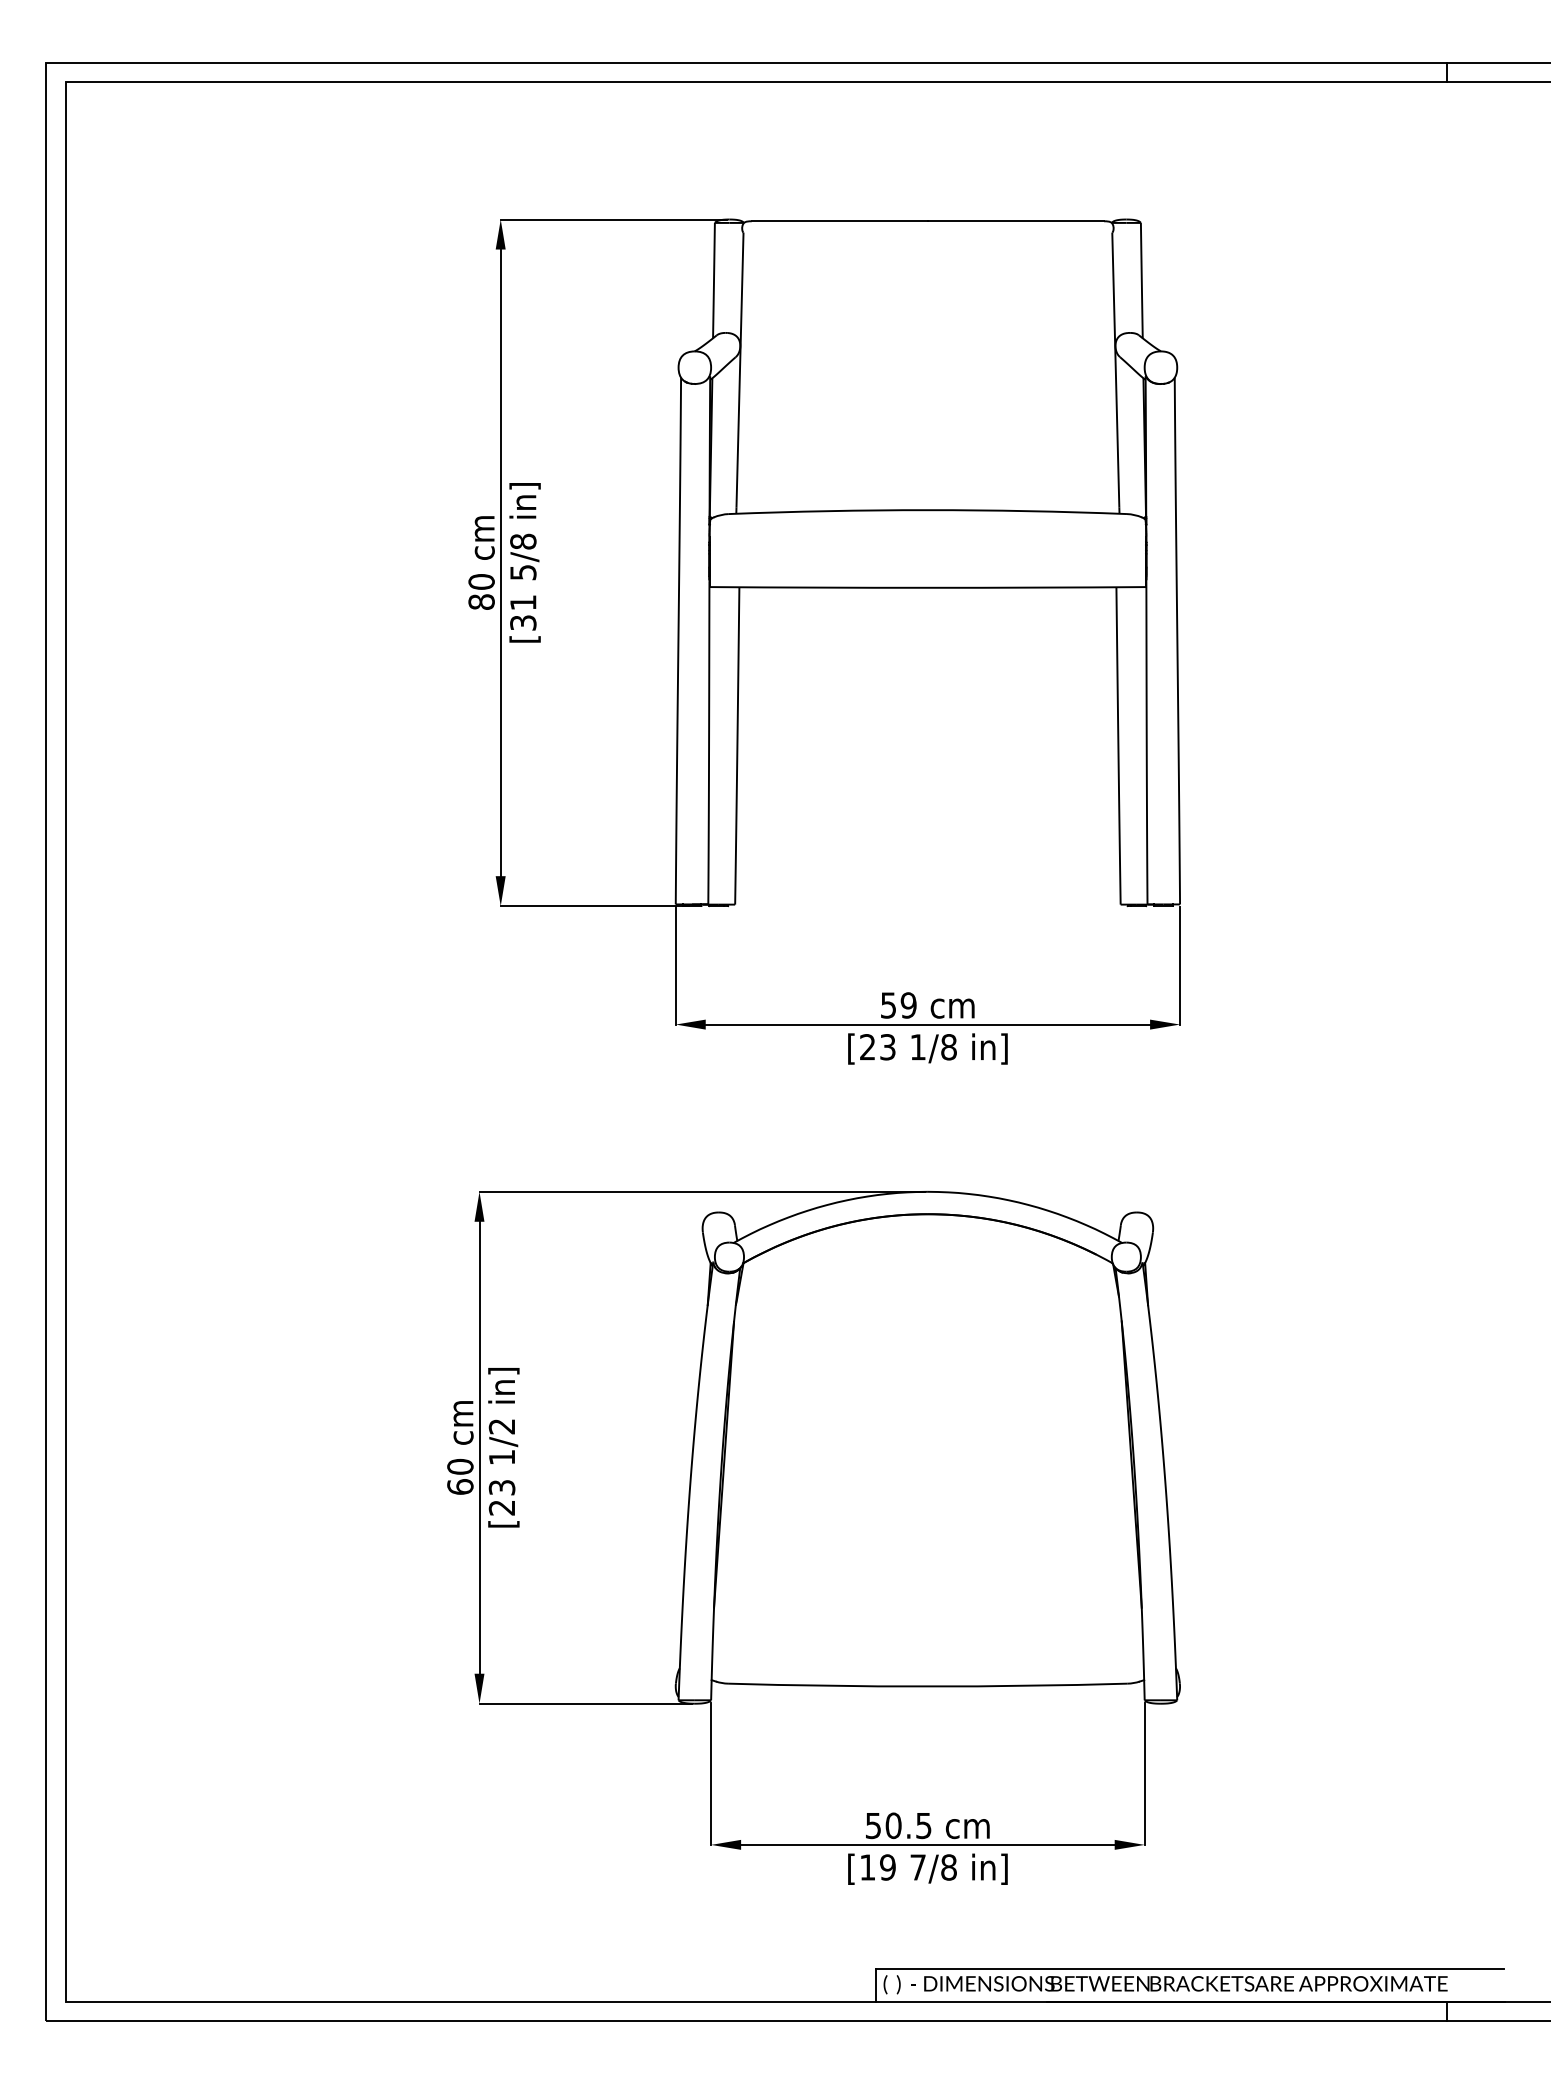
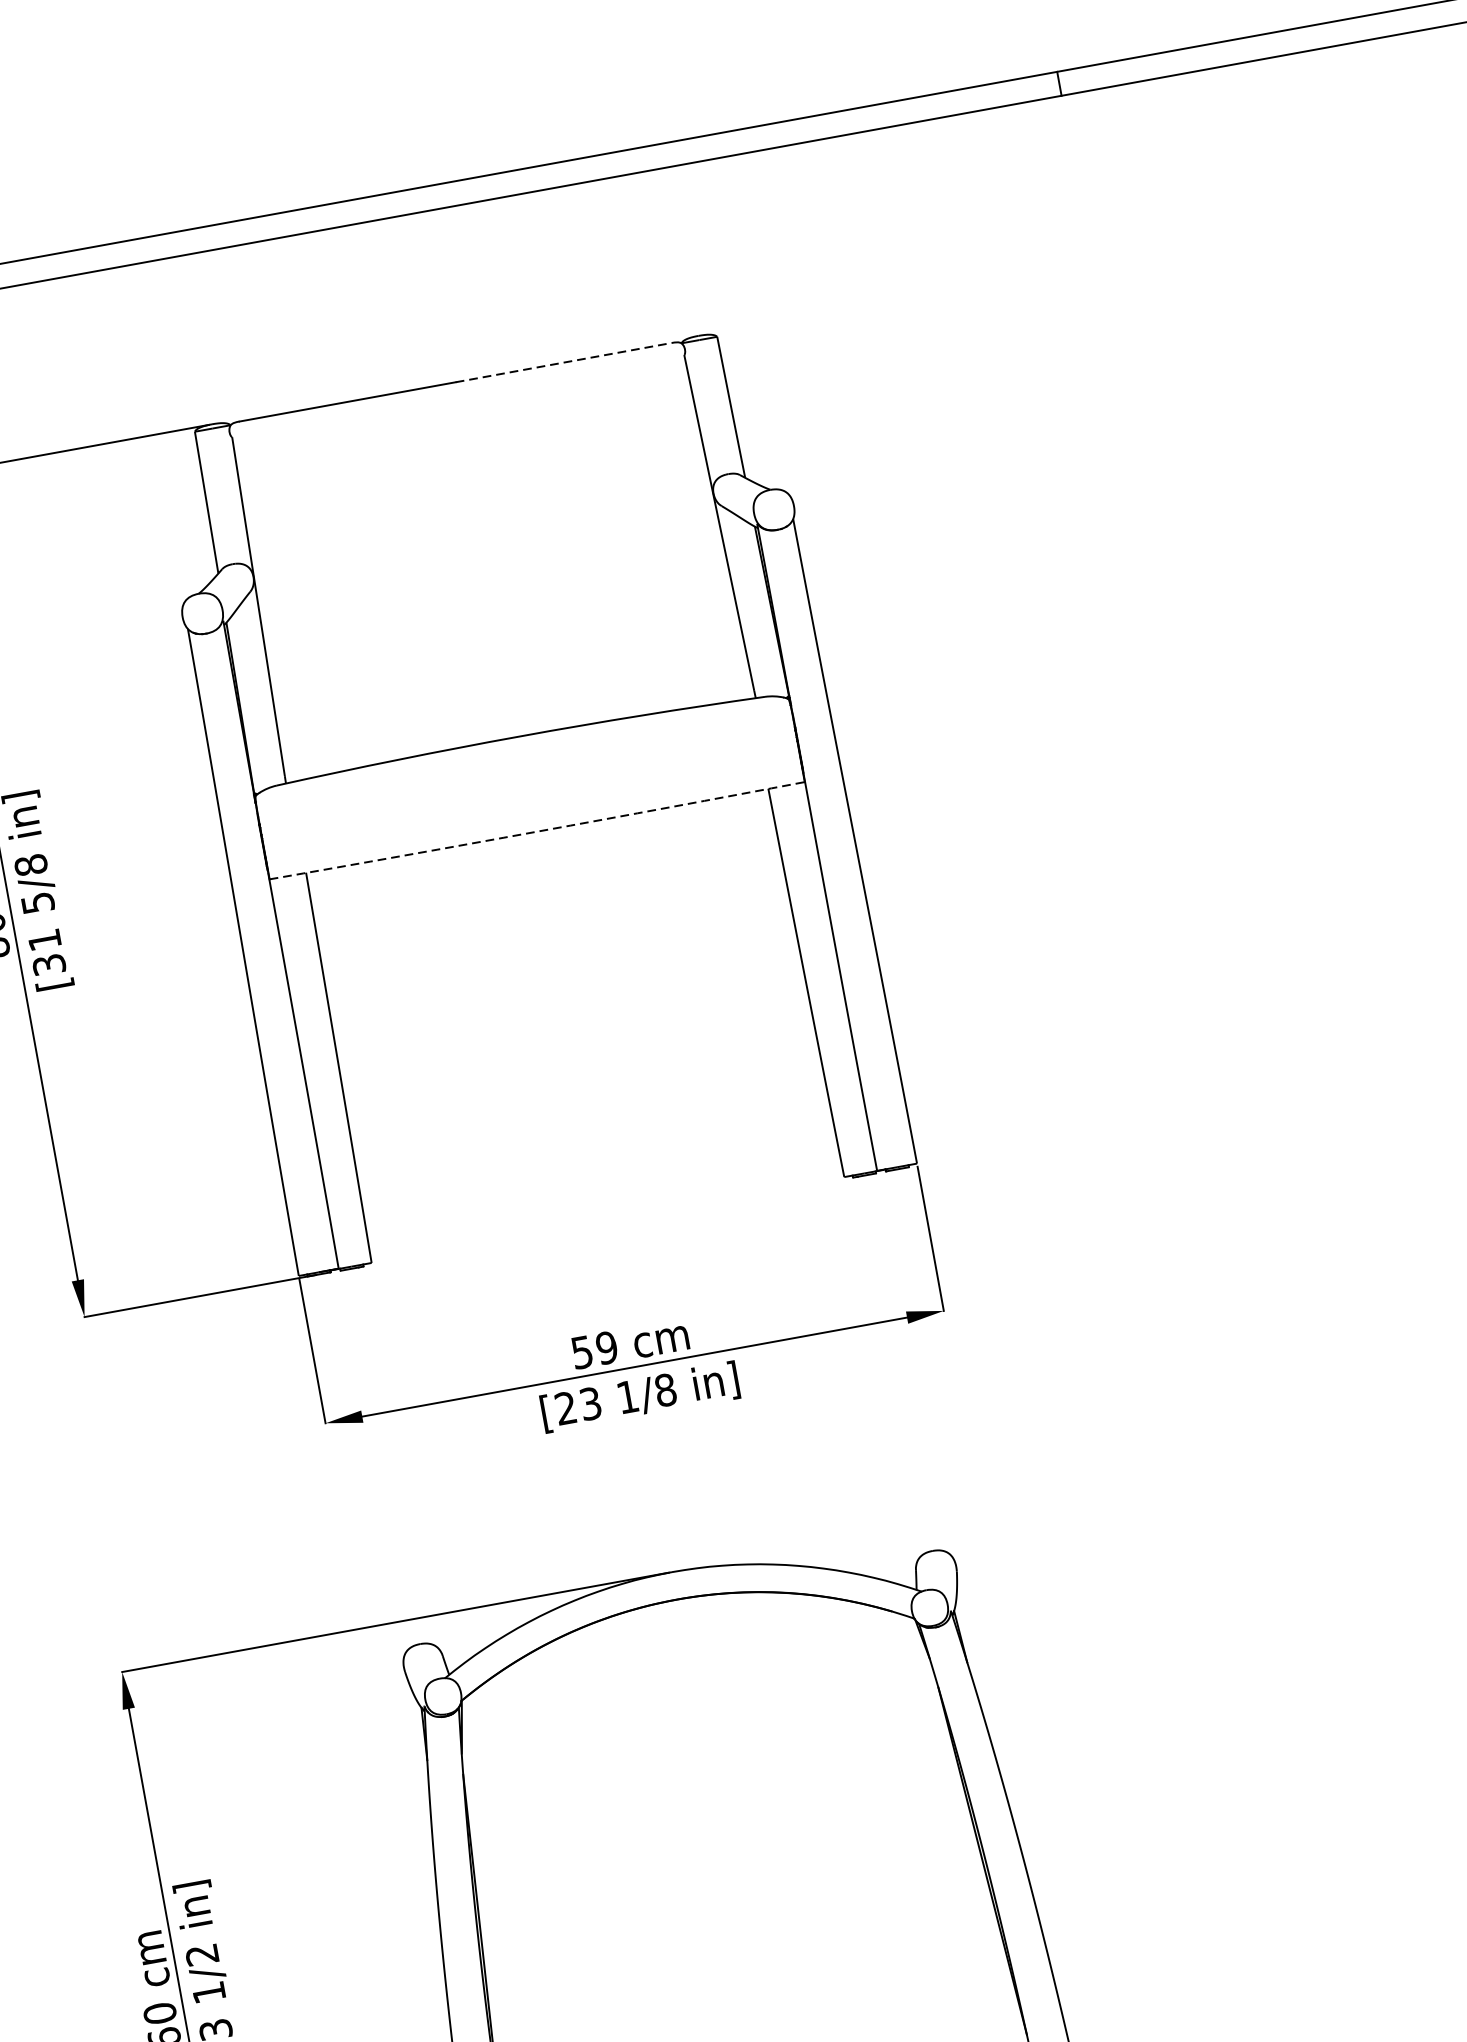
line: (1016, 221) -> (564, 362), solid -> dashed
arc: (927, 587) -> (536, 831), solid -> dashed

